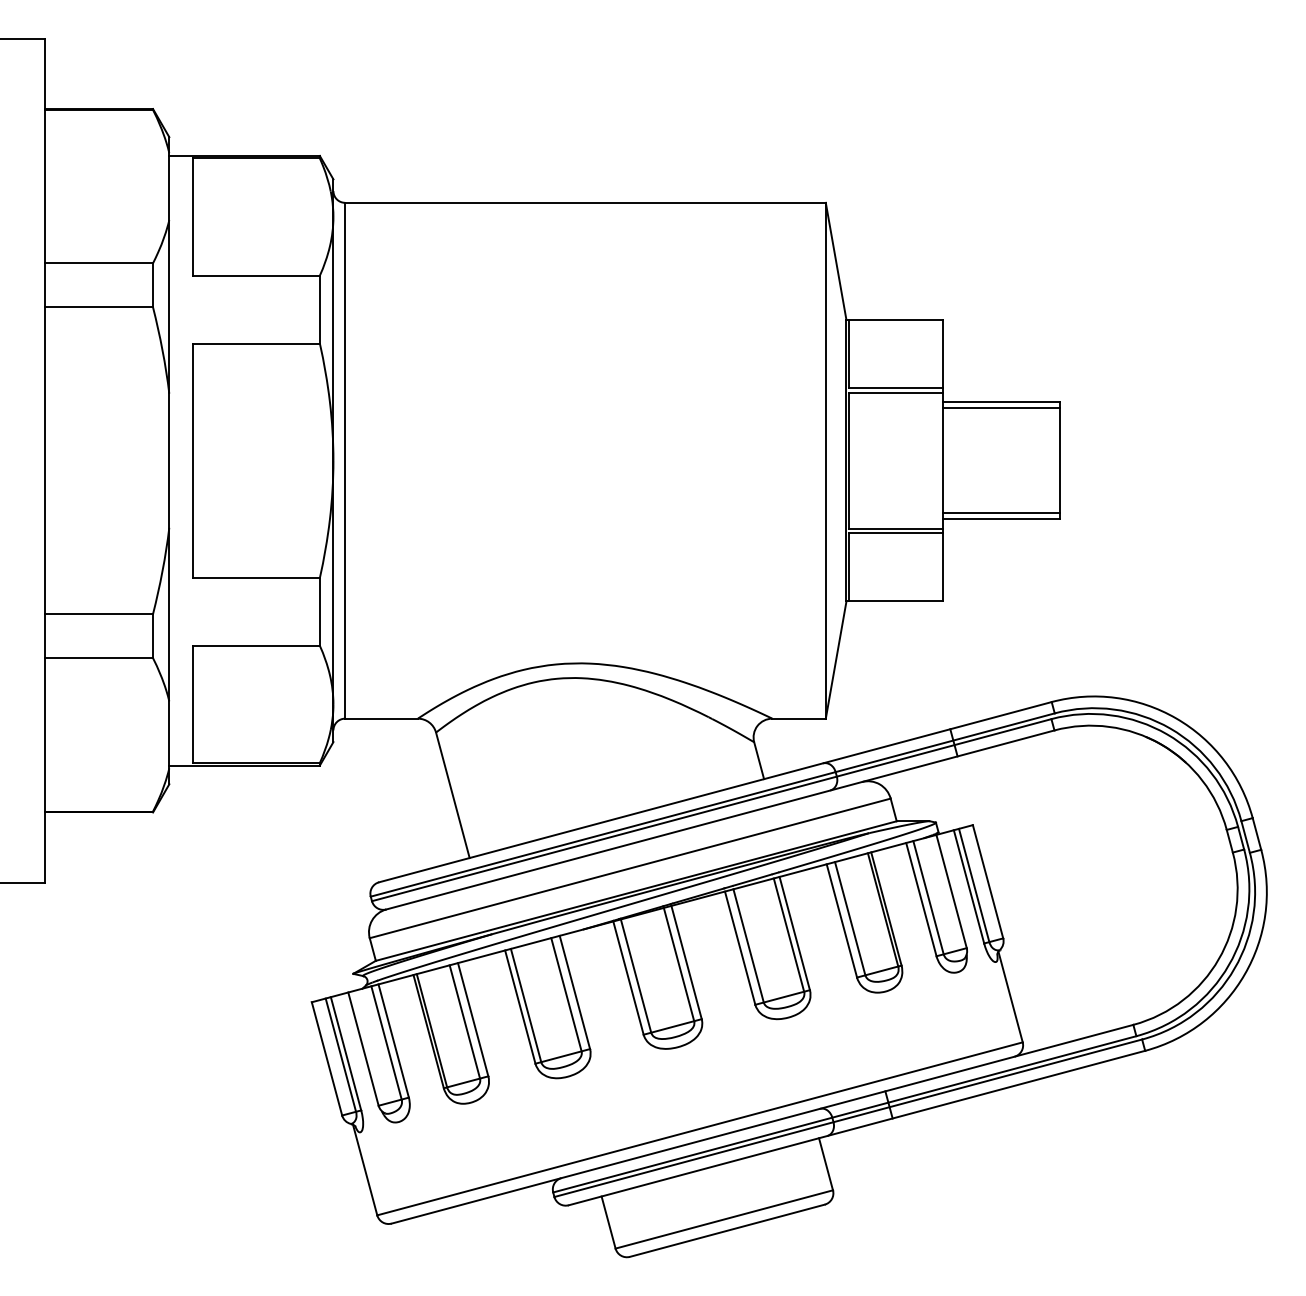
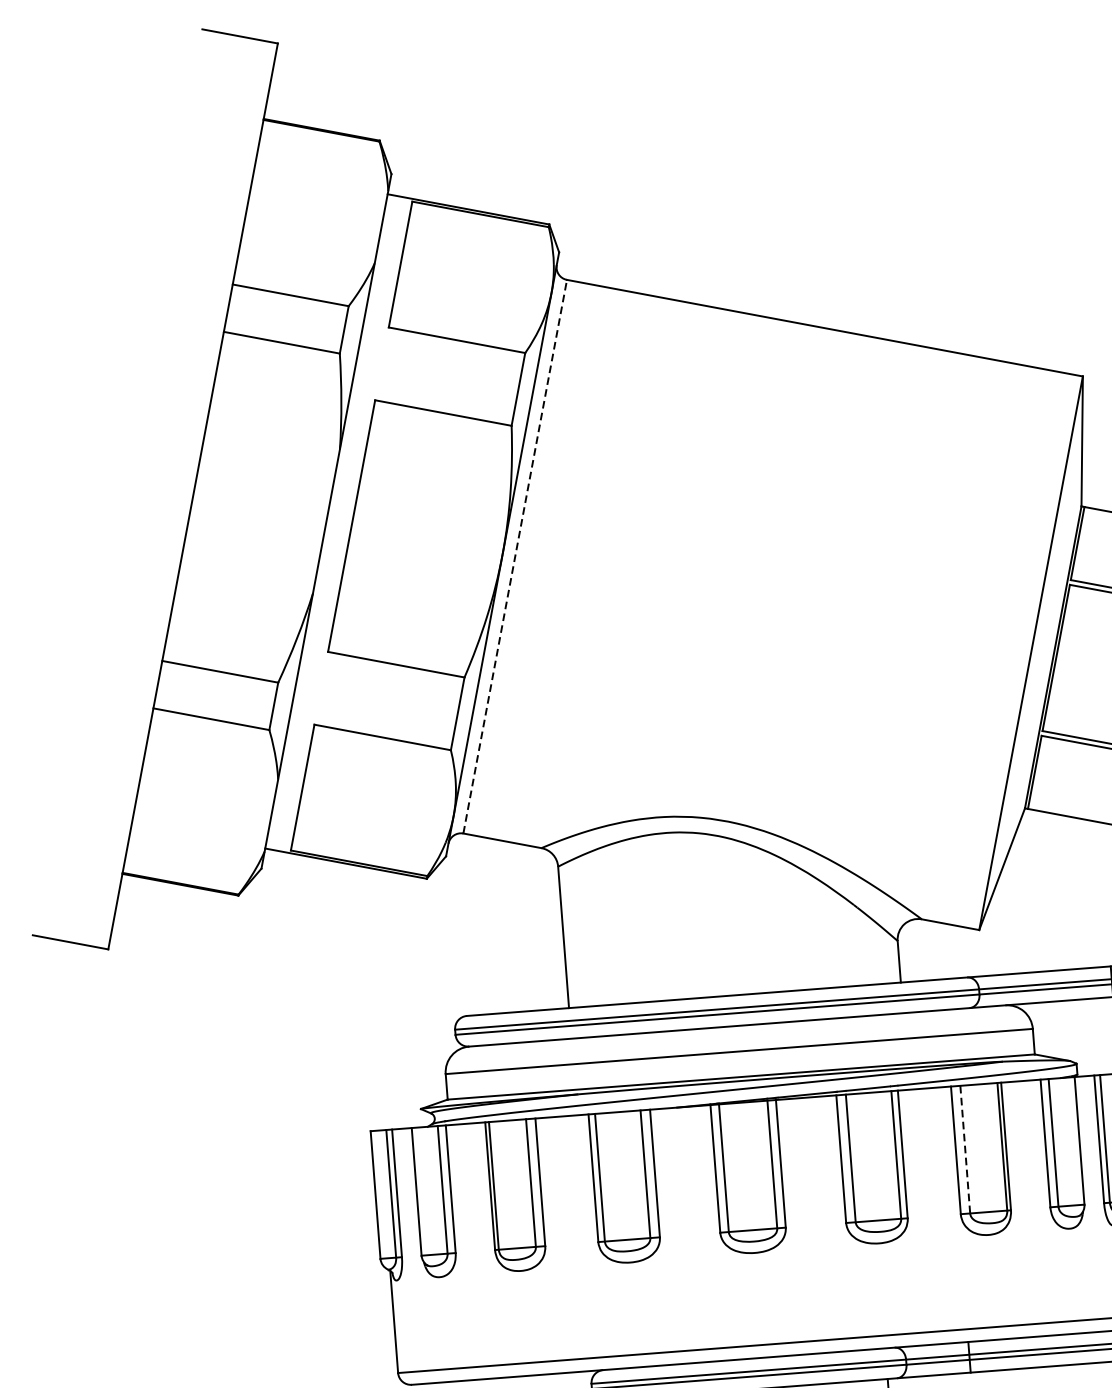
line: (345, 460) -> (515, 556), solid -> dashed
line: (850, 918) -> (965, 1149), solid -> dashed

